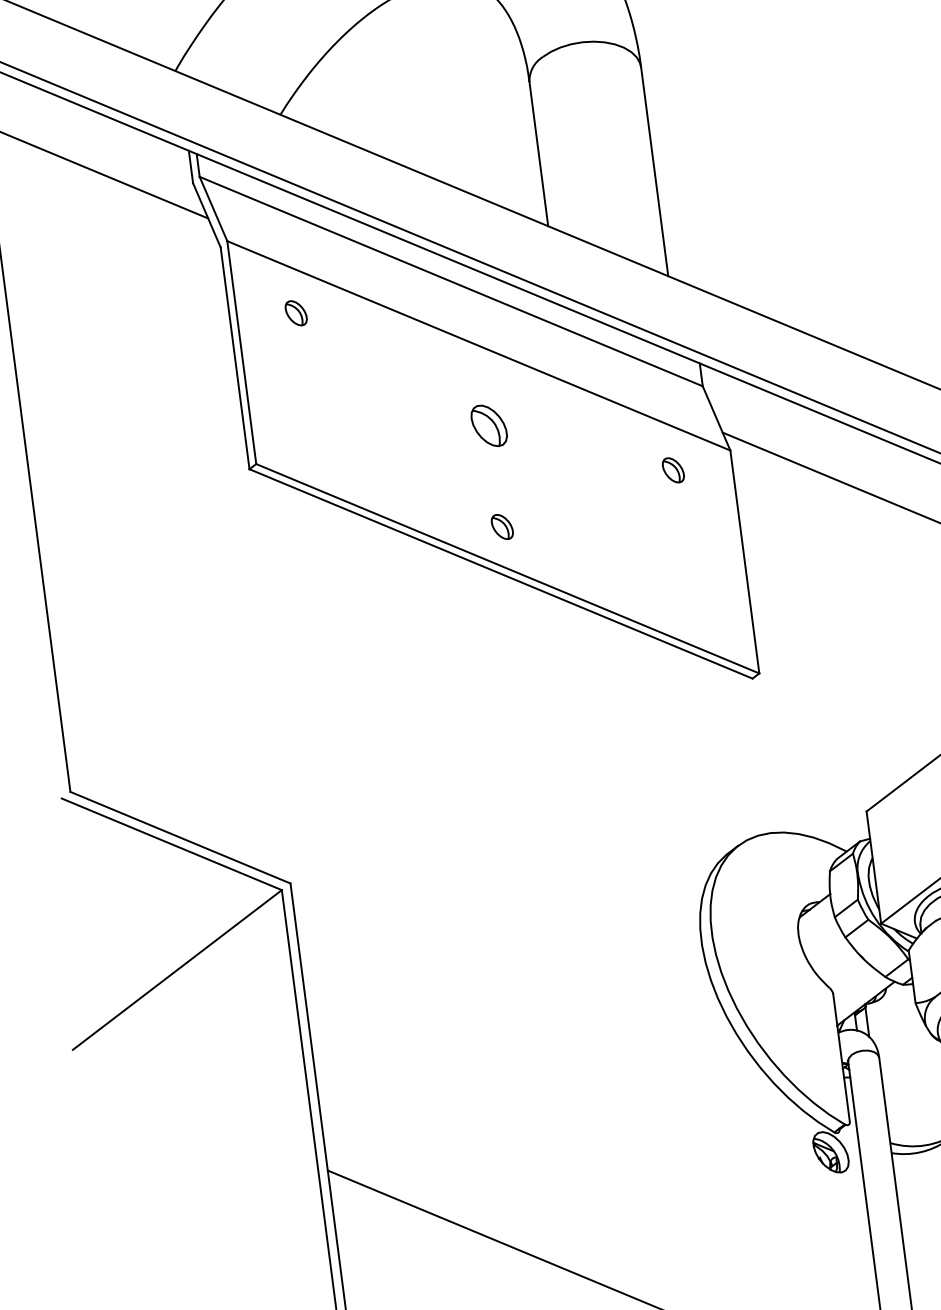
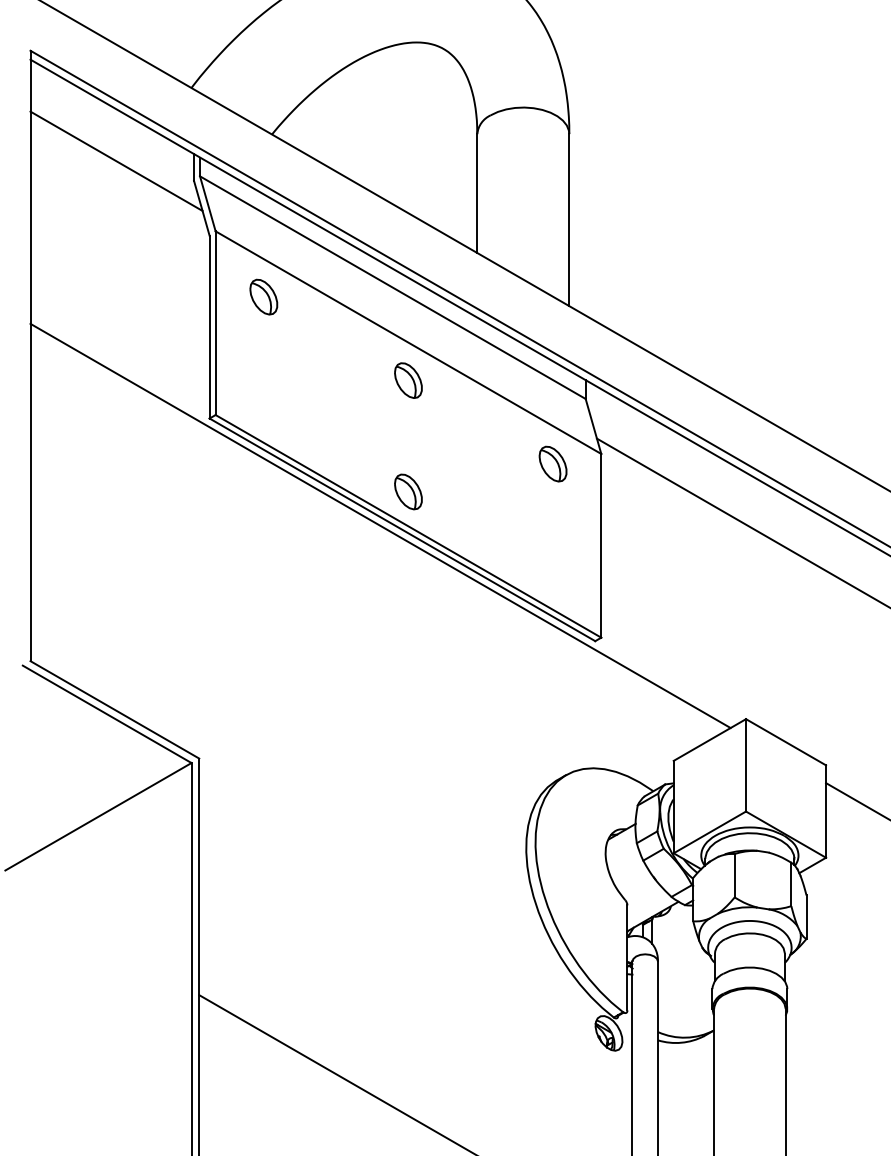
part: (295, 312) -> (263, 296), size x1.67
part: (489, 425) -> (408, 380), moved
part: (672, 469) -> (552, 463), size x1.67
part: (502, 526) -> (408, 491), size x1.67
line: (473, 572) -> (380, 525), added

